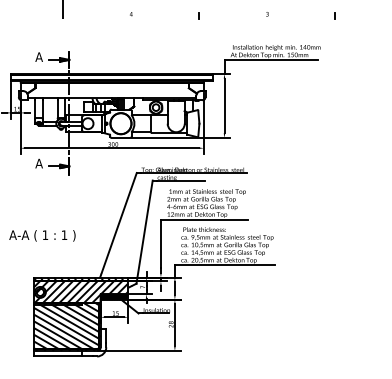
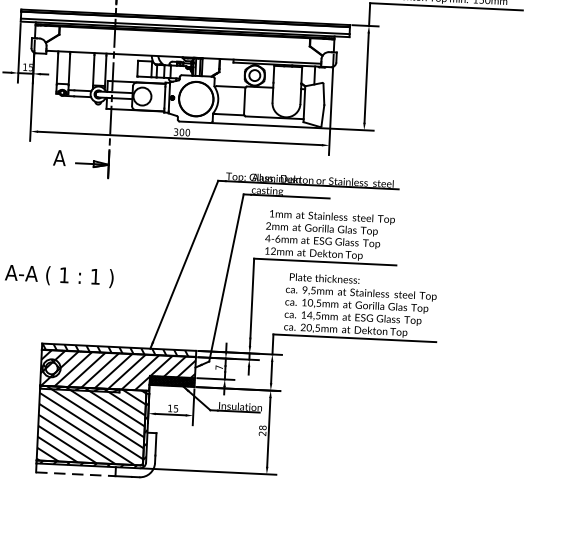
line: (58, 356) -> (76, 474), solid -> dashed

